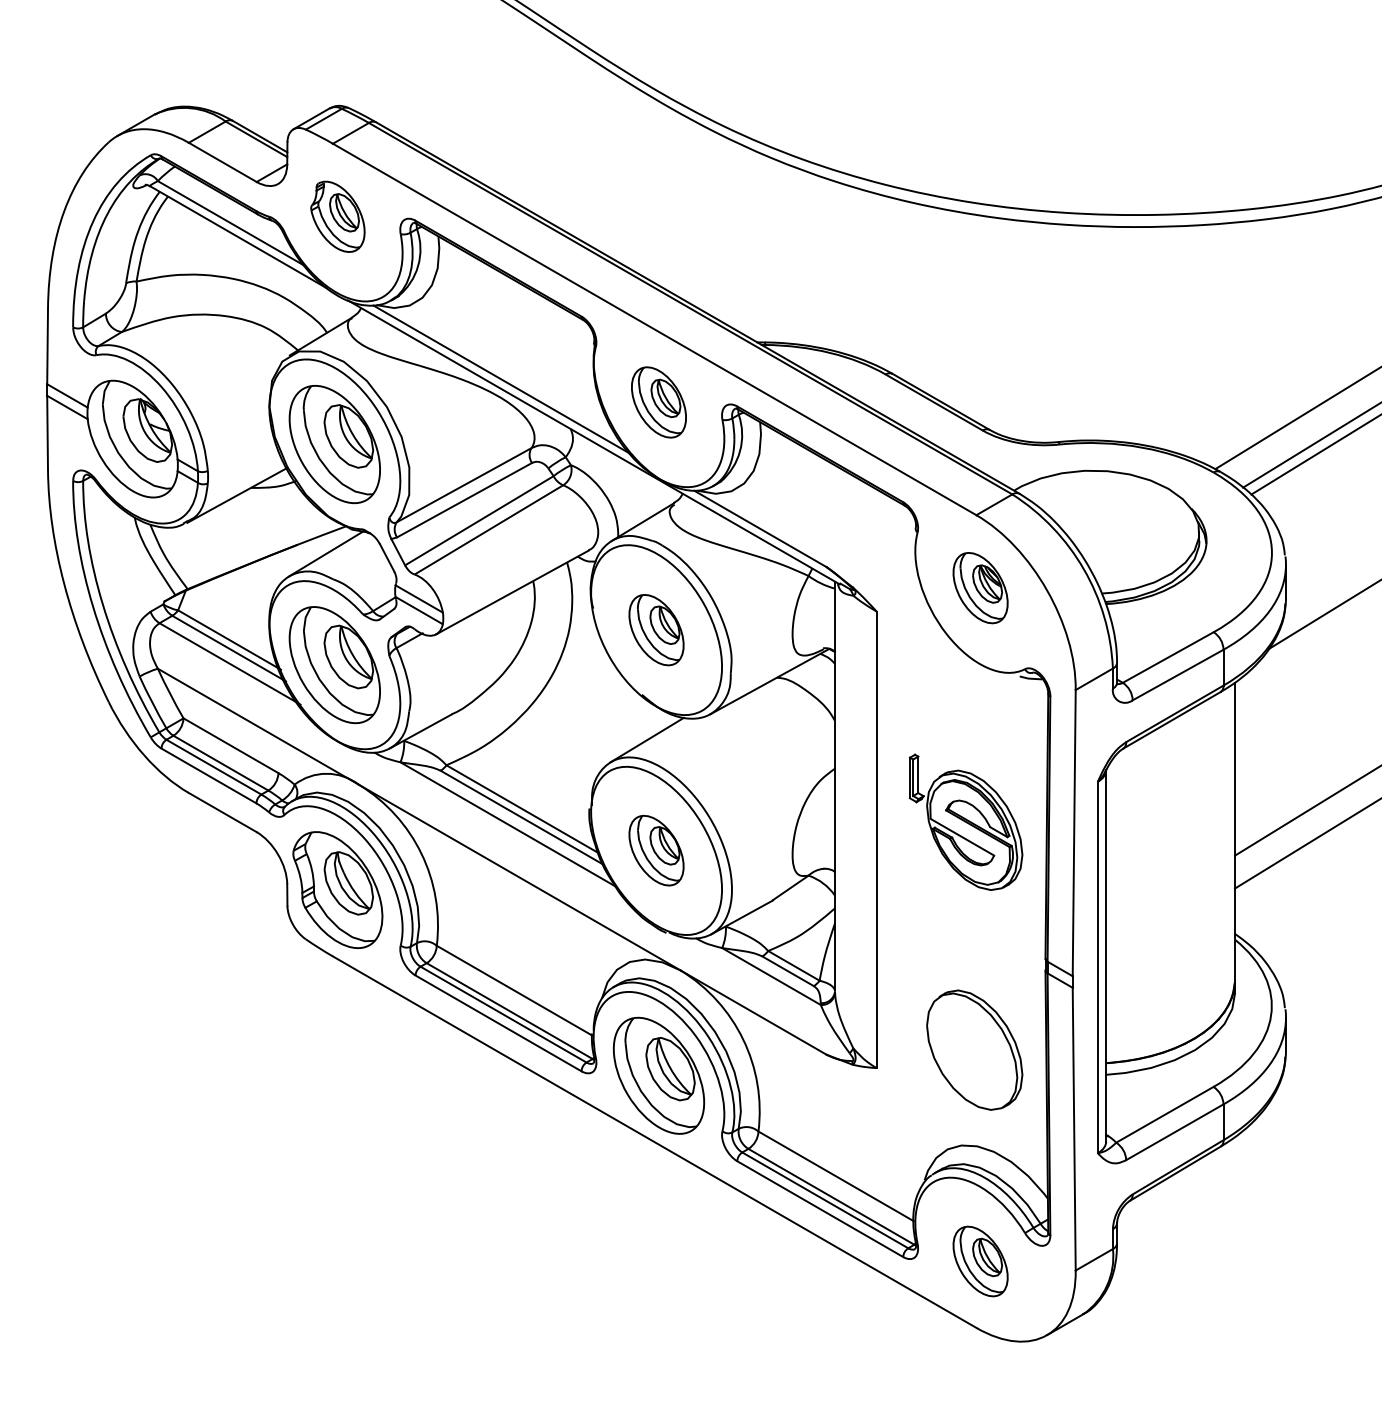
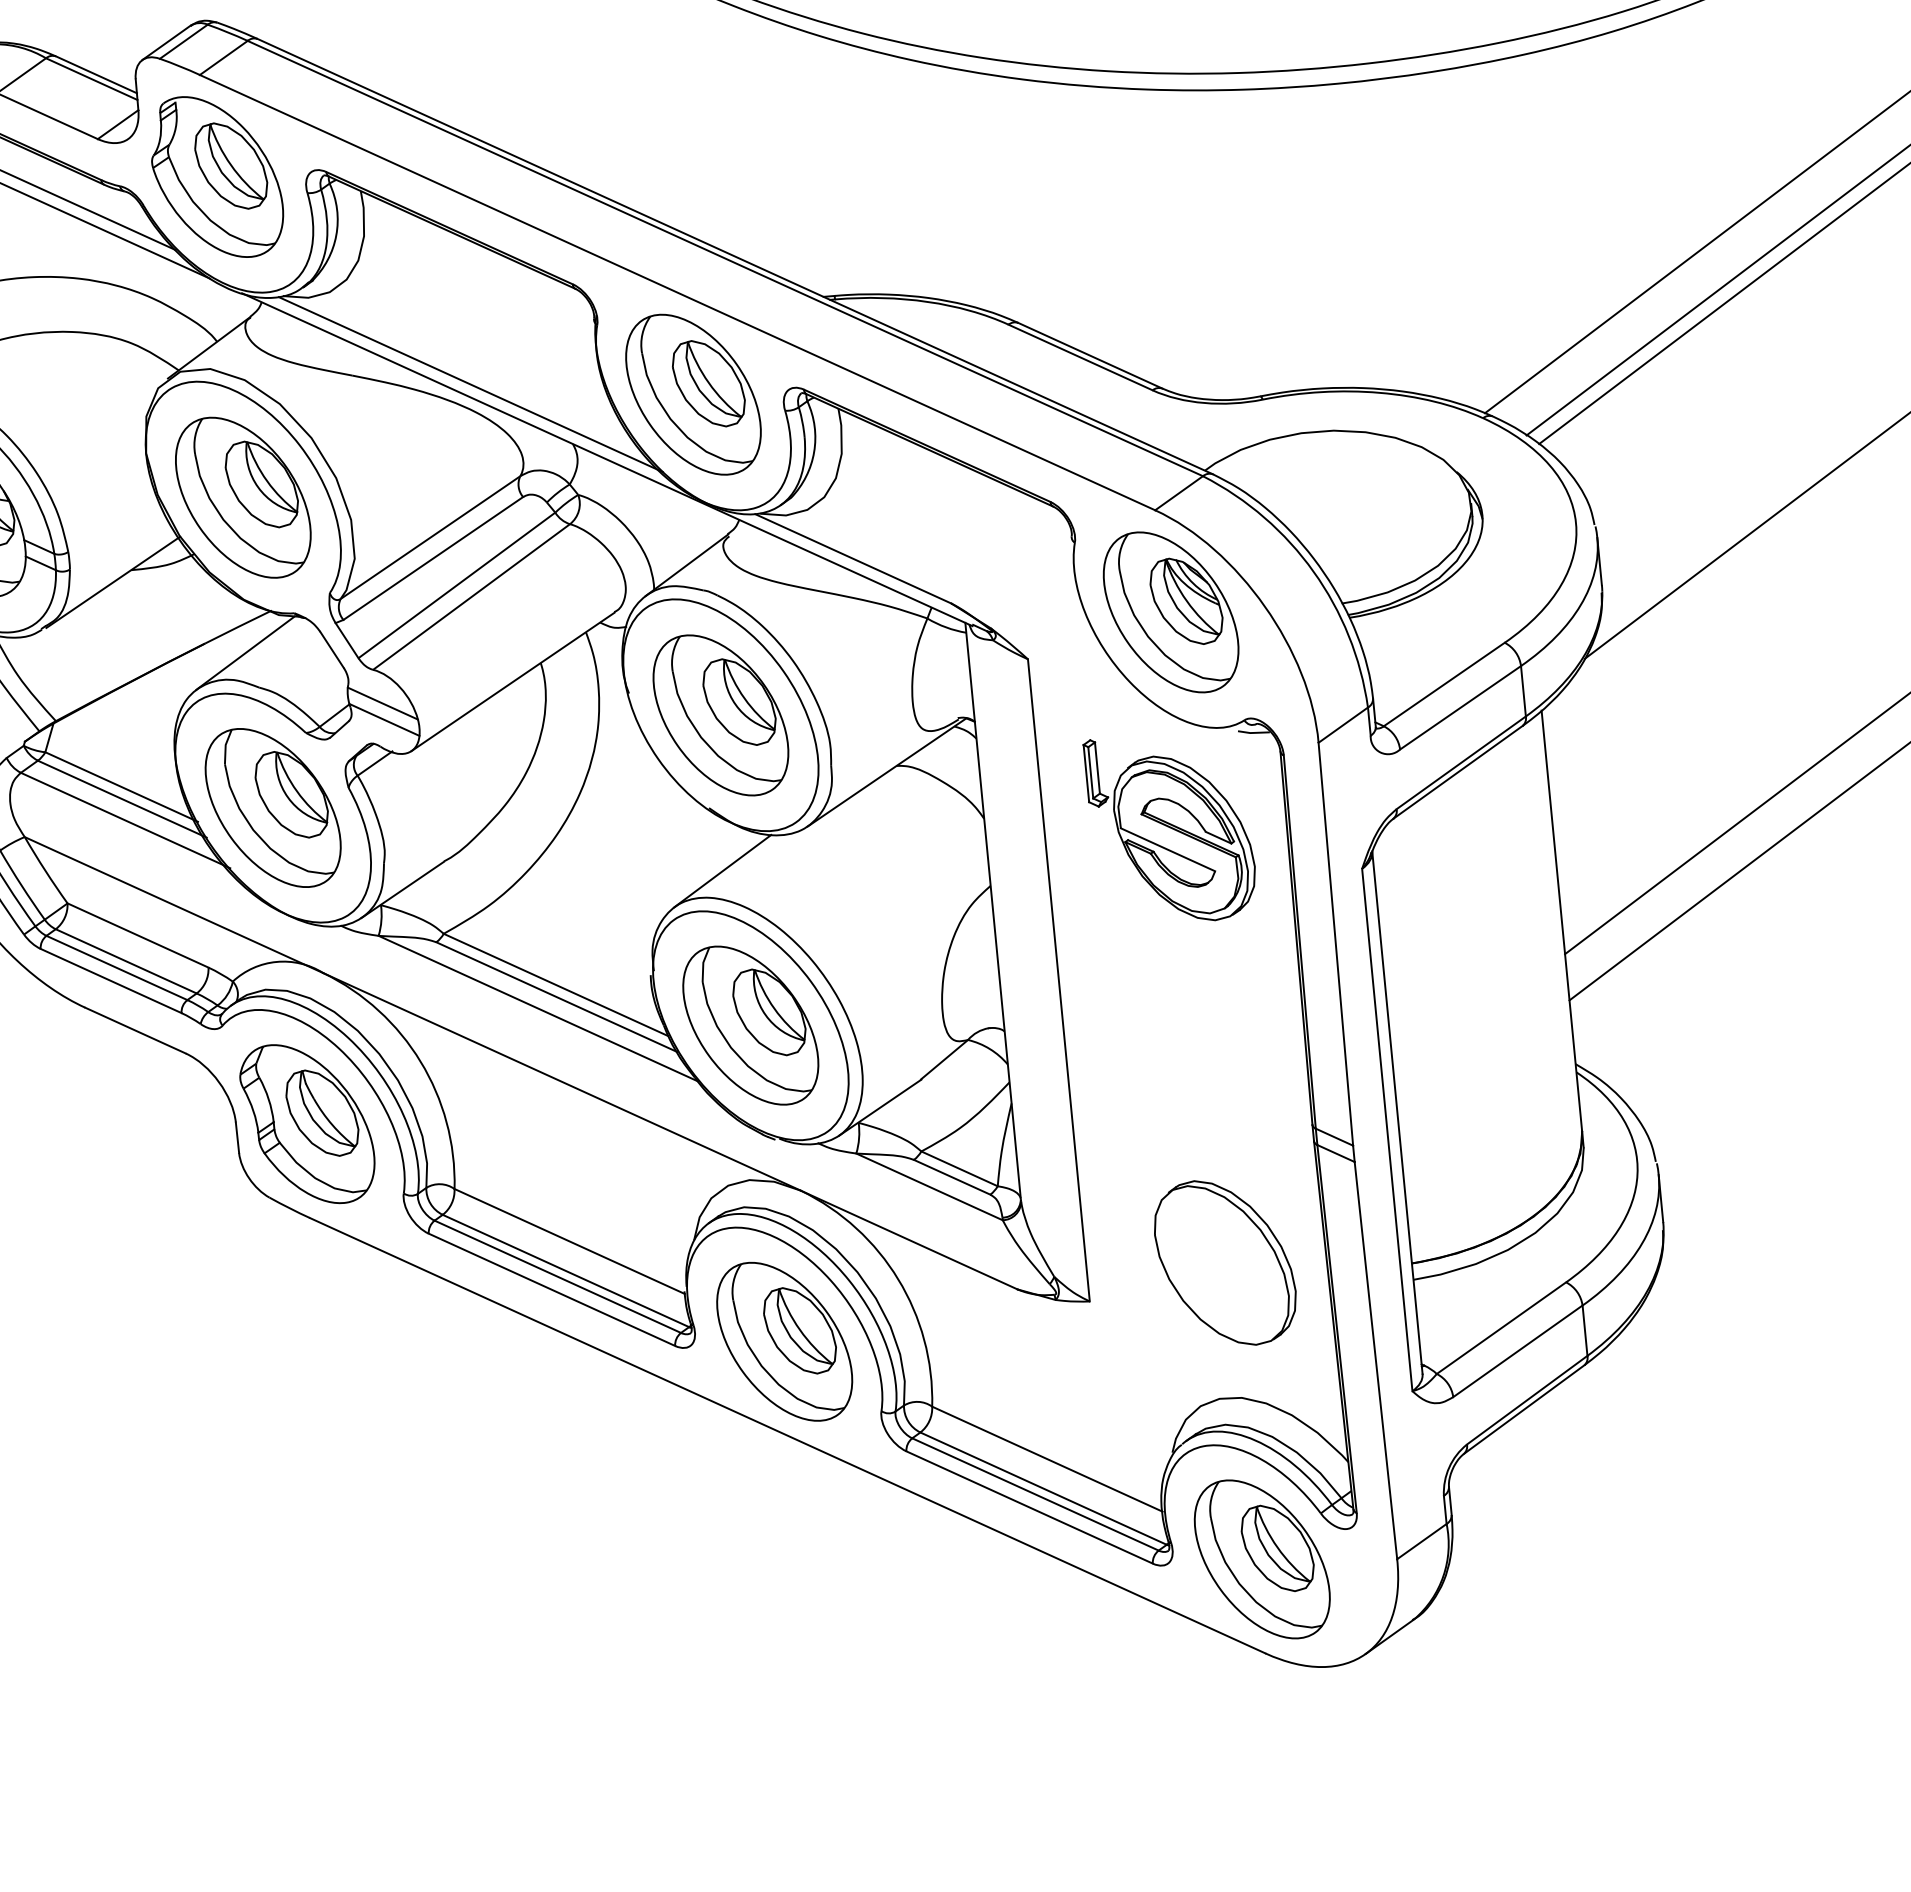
part: (337, 216) -> (216, 176), size x1.67
part: (658, 402) -> (692, 394), size x1.67
part: (980, 587) -> (1170, 611), size x1.67
part: (656, 629) -> (720, 714), size x1.67
part: (966, 821) -> (1171, 827), moved
part: (656, 850) -> (750, 1025), size x1.67
part: (980, 1261) -> (1262, 1559), size x1.67

